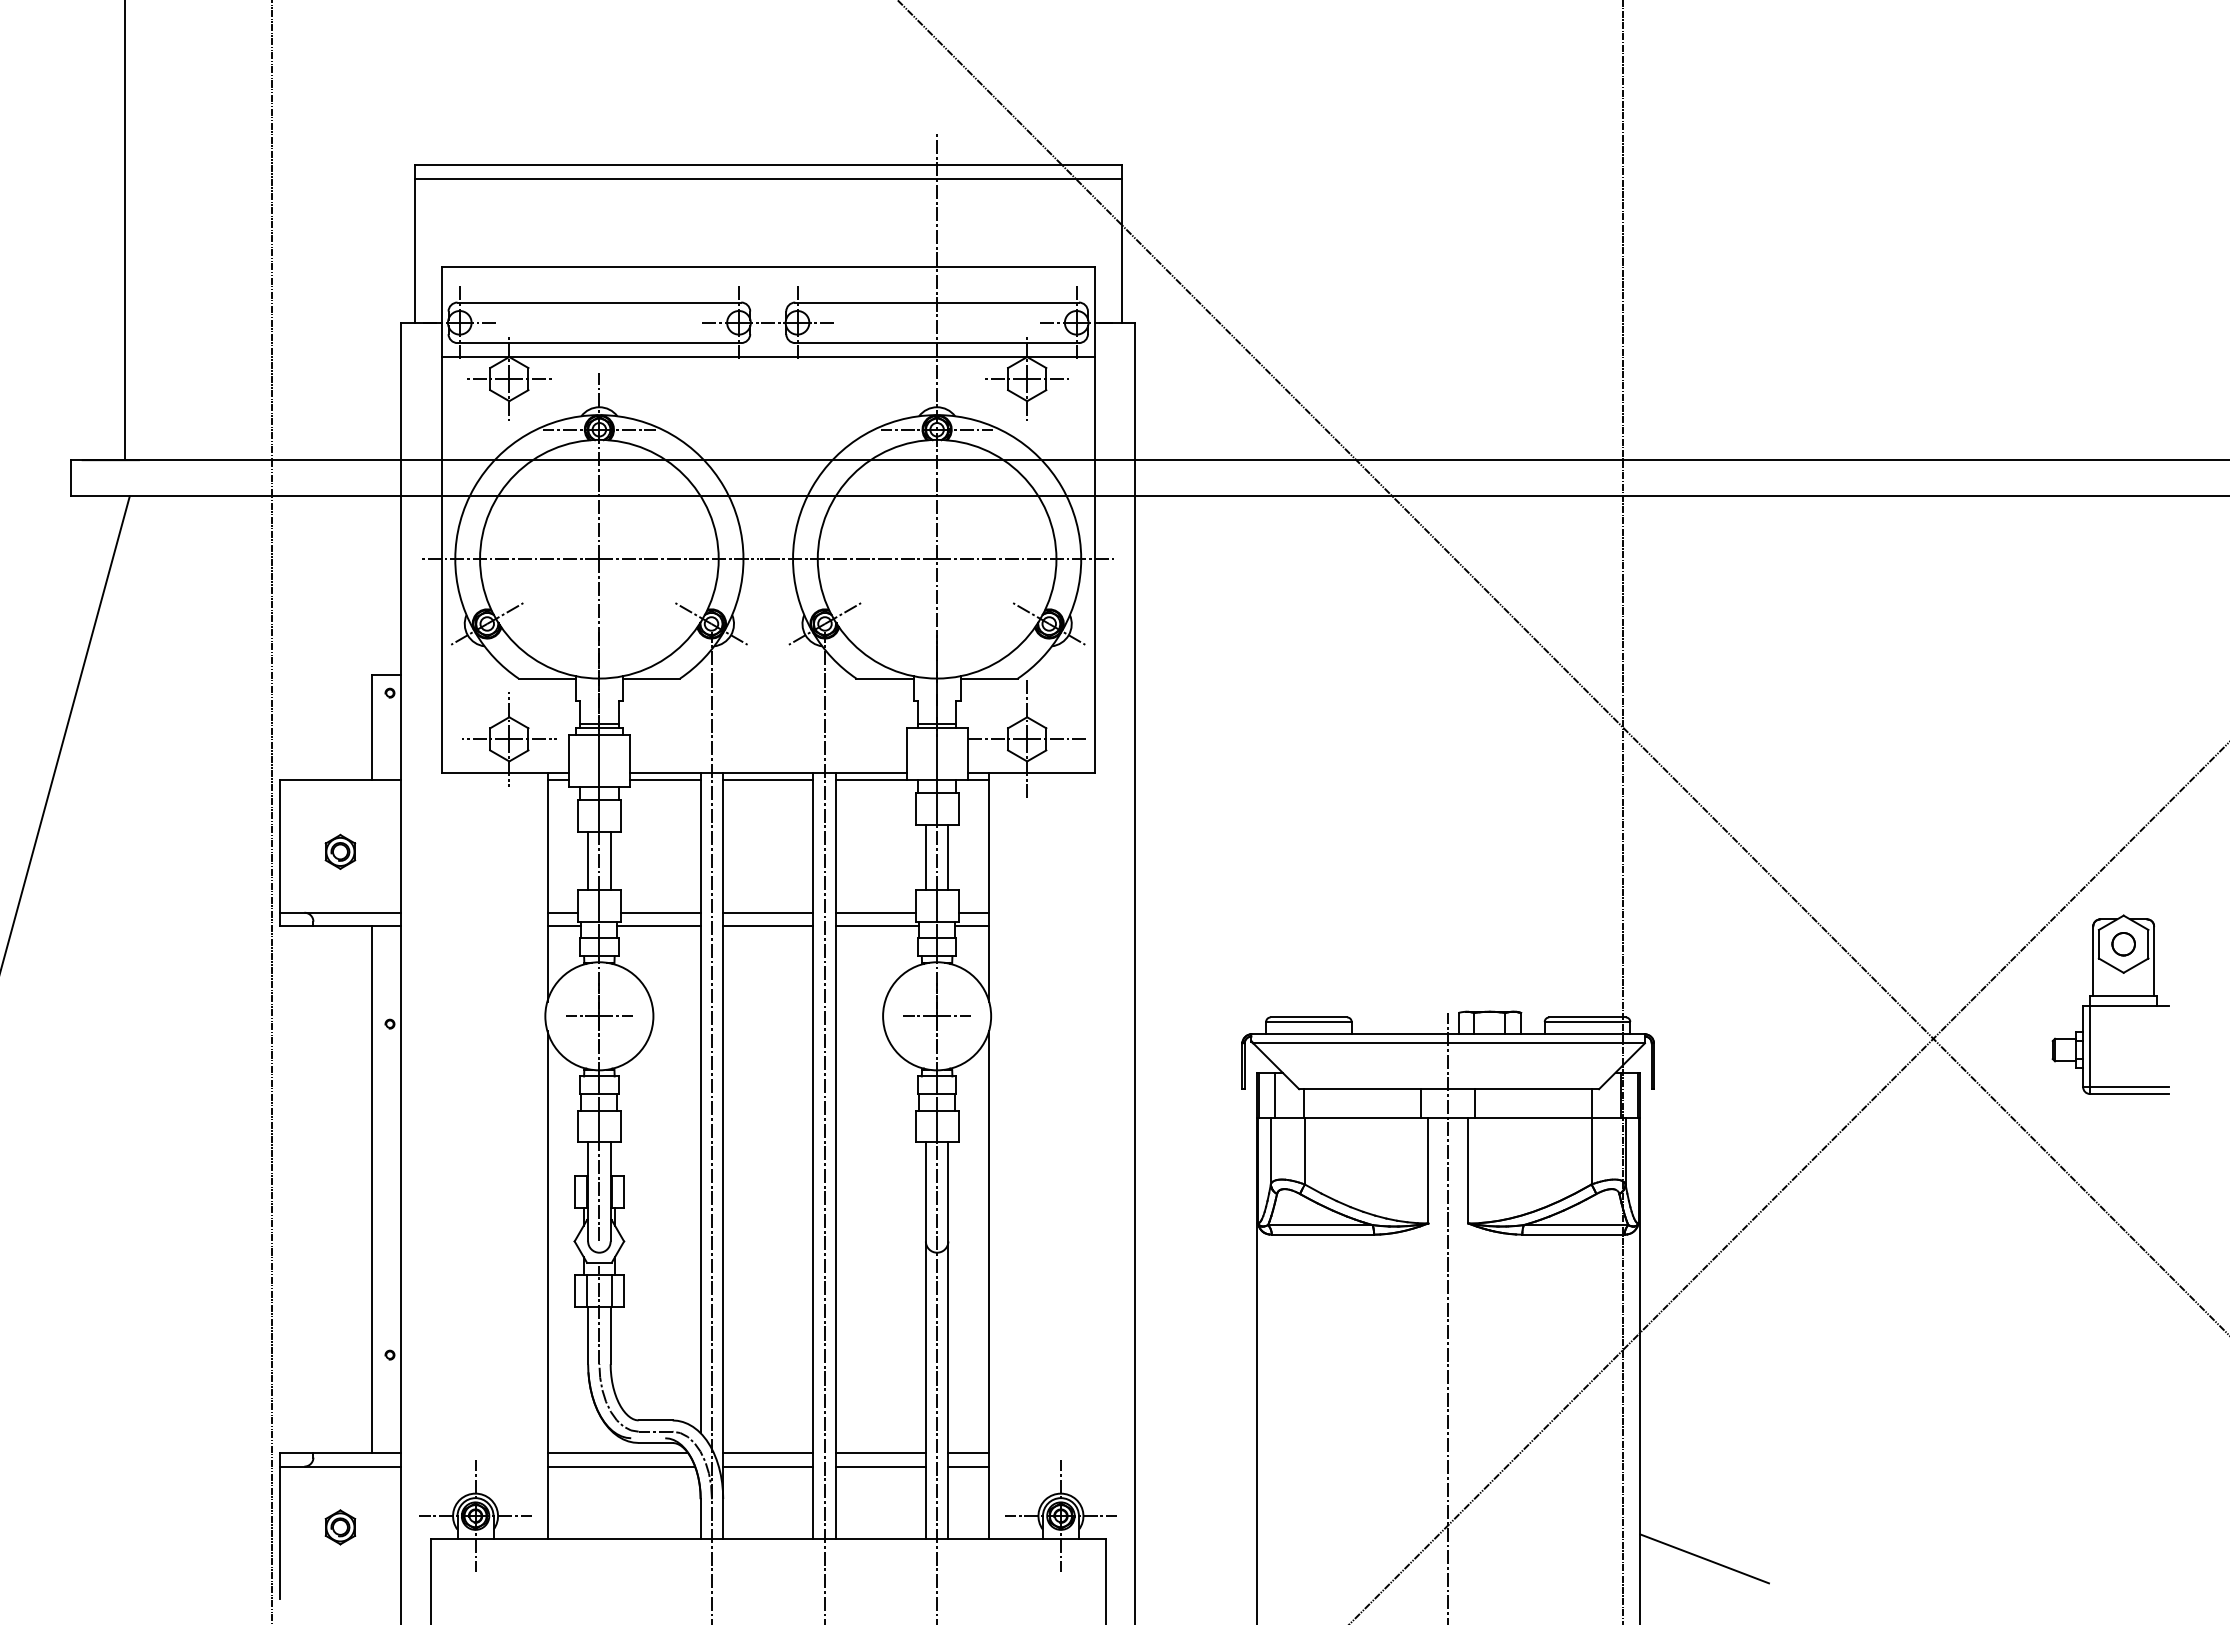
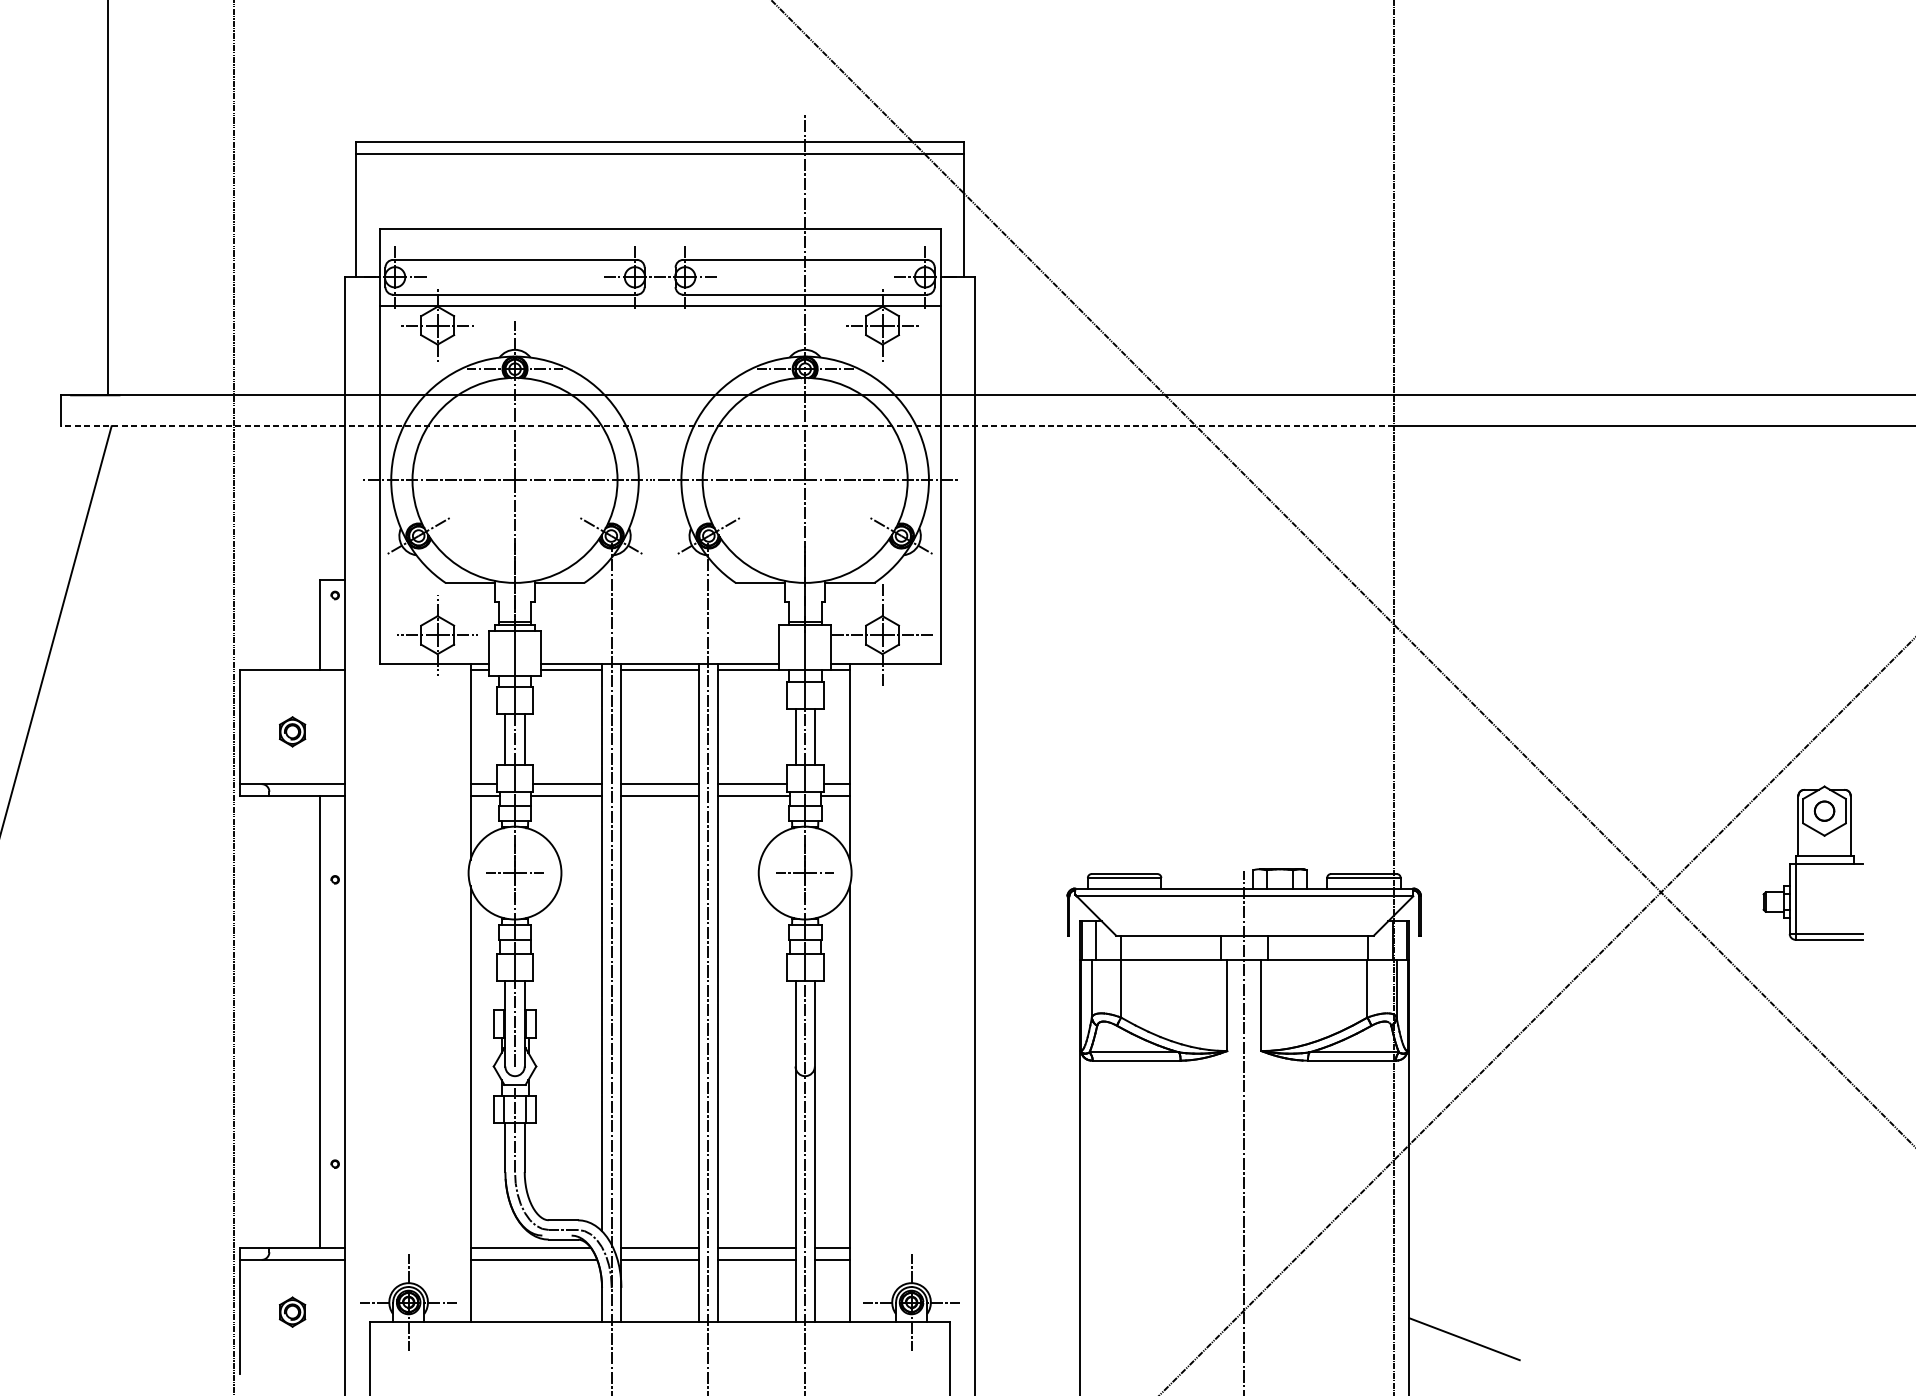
line: (847, 496) -> (728, 426), solid -> dashed

